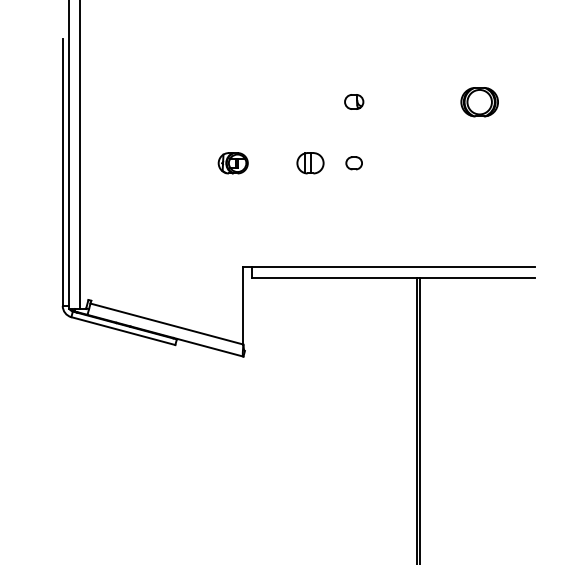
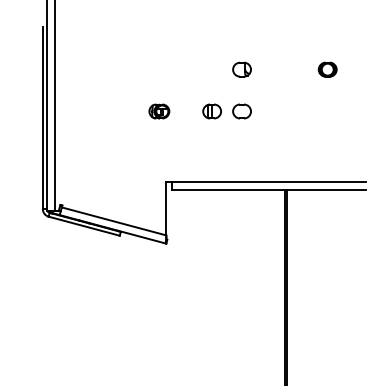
part: (353, 101) -> (241, 69), size x1.43
part: (479, 101) -> (327, 69), size x0.71
part: (353, 163) -> (241, 111), size x1.67

